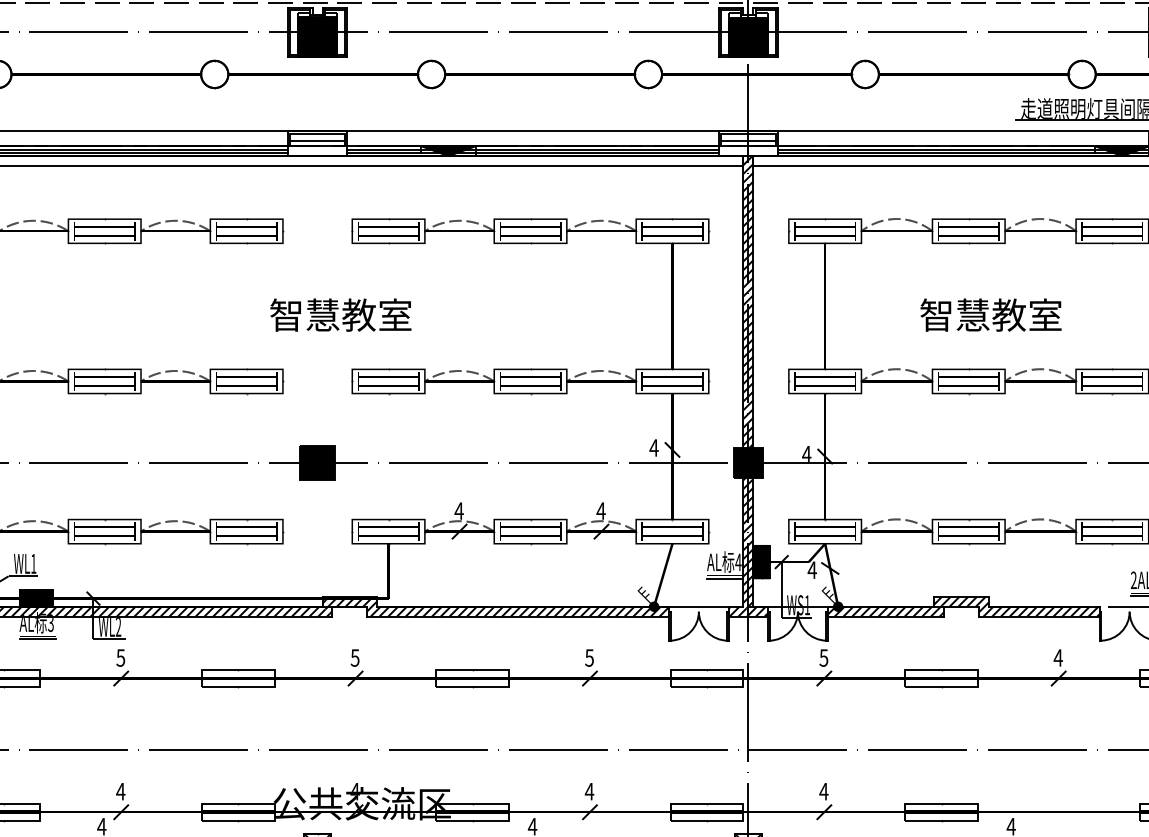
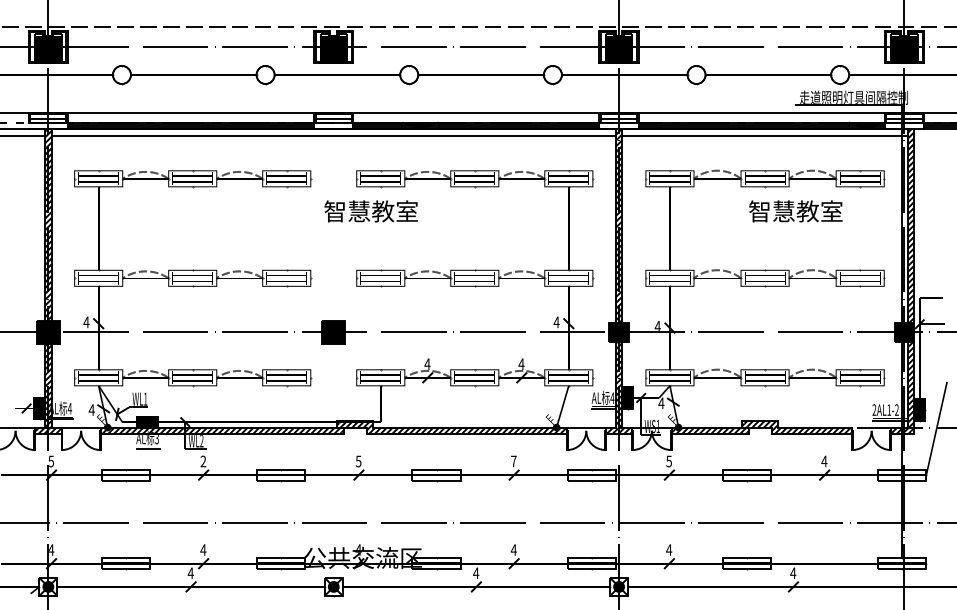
text: (339, 315) -> (370, 211), moved
text: (990, 315) -> (795, 211), moved
text: (121, 657) -> (203, 461), 5 -> 2
text: (588, 657) -> (513, 461), 5 -> 7

